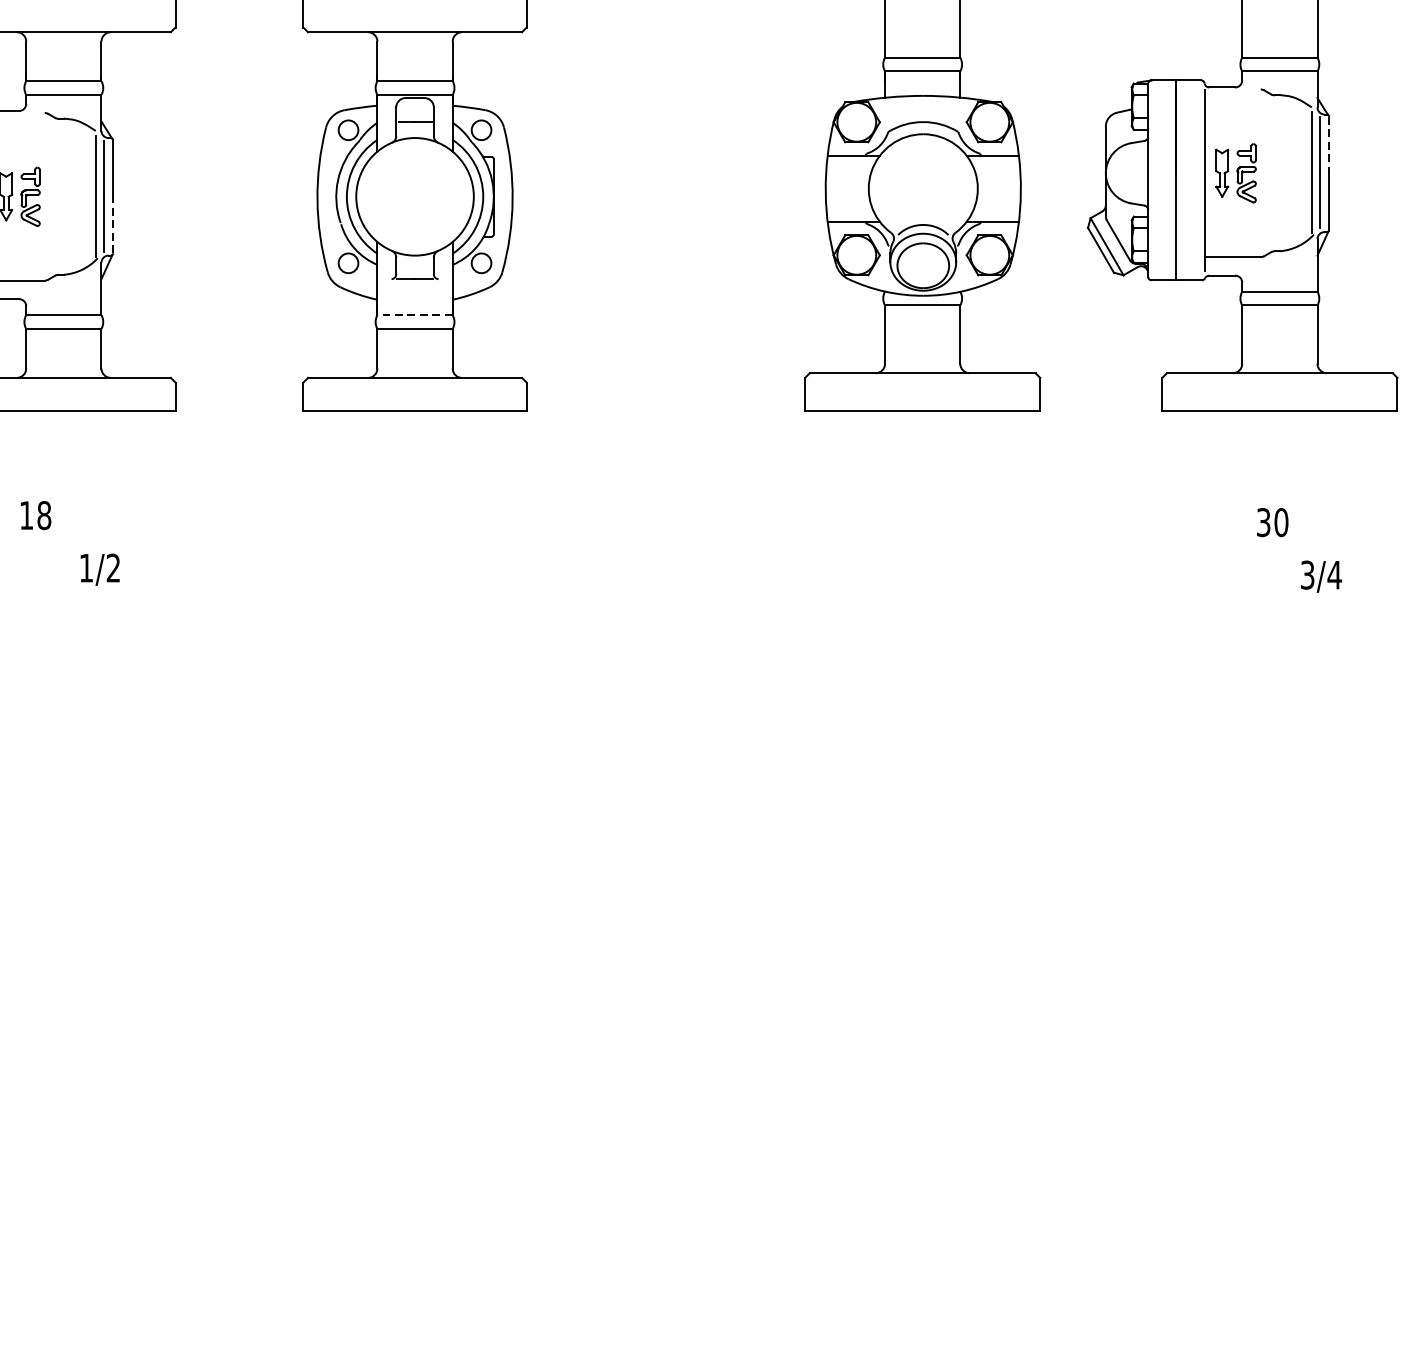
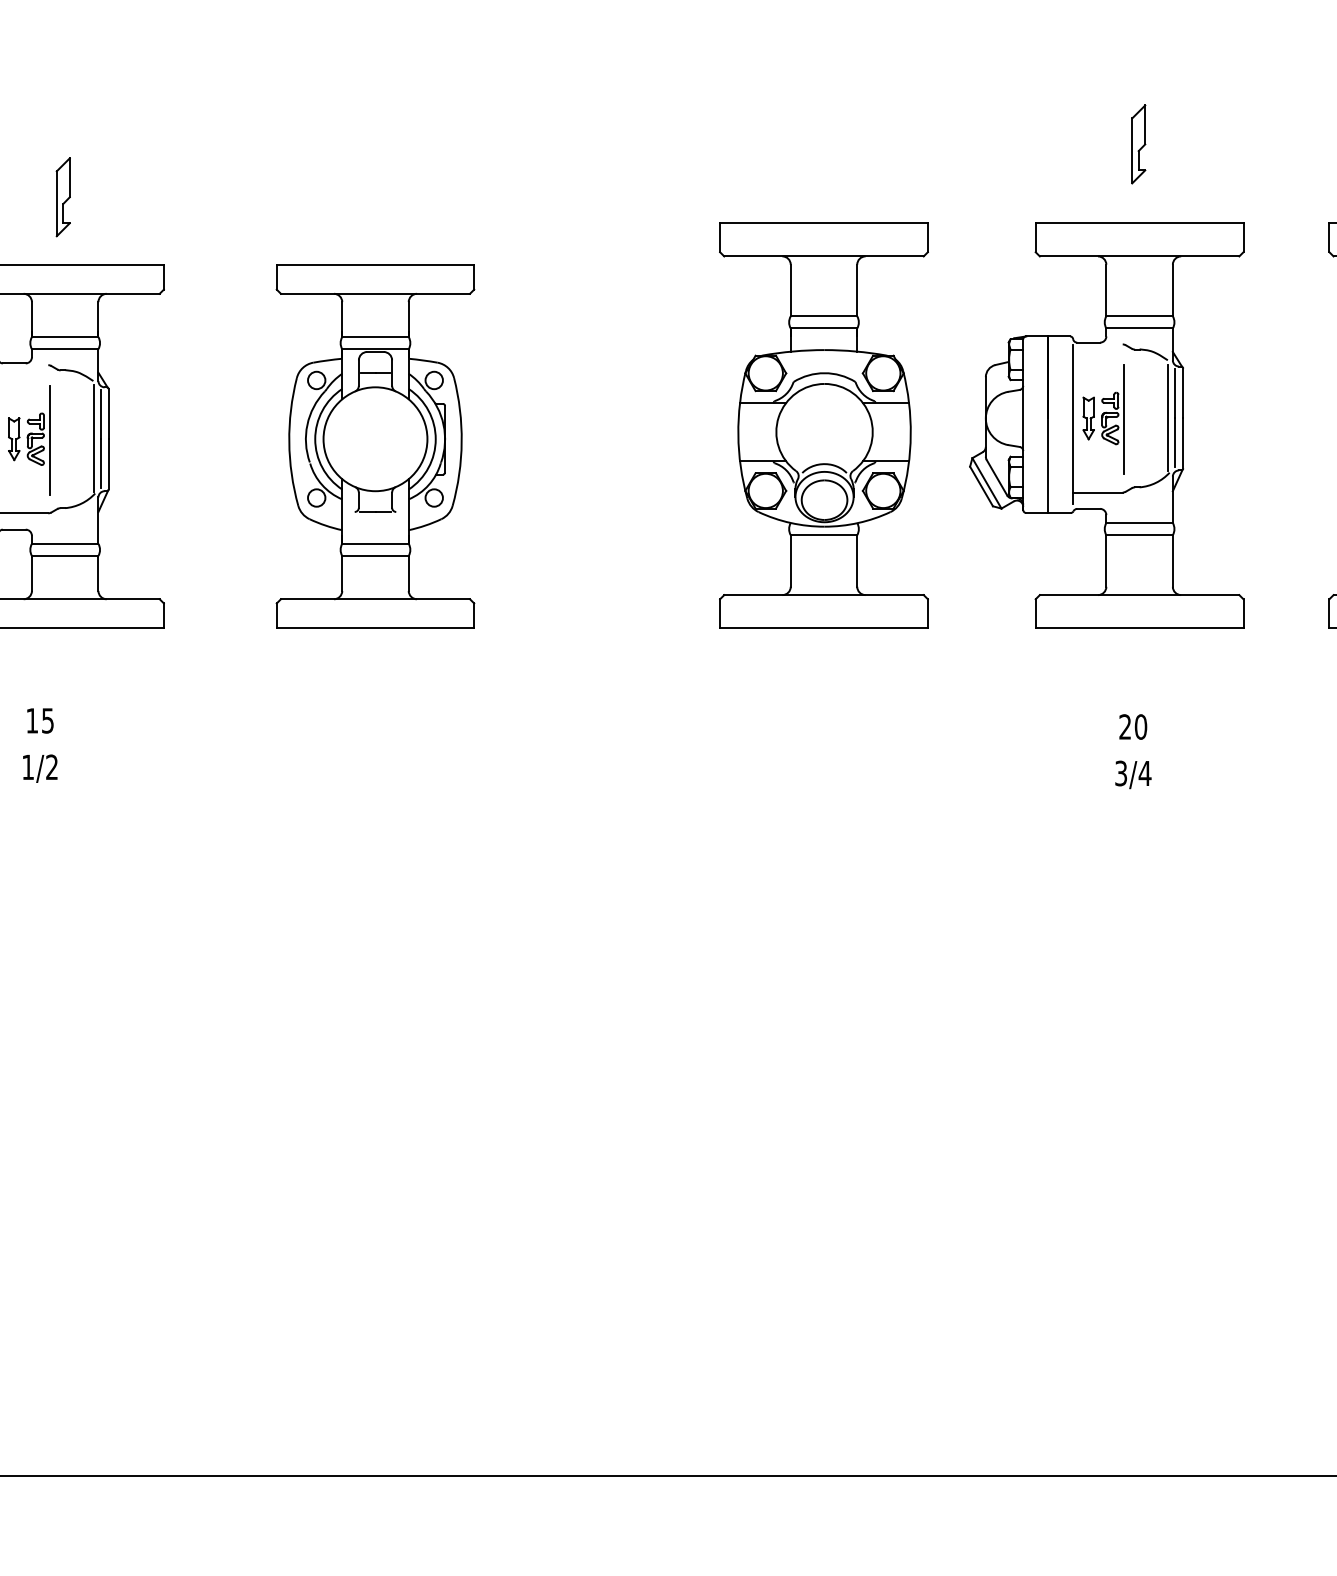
line: (1329, 145) -> (1183, 393), dashed -> solid
line: (1262, 174) -> (1124, 419), added
line: (46, 197) -> (49, 439), added
line: (112, 225) -> (108, 464), dashed -> solid
line: (415, 314) -> (375, 543), dashed -> solid
text: (43, 515) -> (47, 720), 18 -> 15
text: (1263, 521) -> (1125, 726), 30 -> 20
text: (100, 569) -> (40, 768), moved
text: (1321, 576) -> (1133, 774), moved

